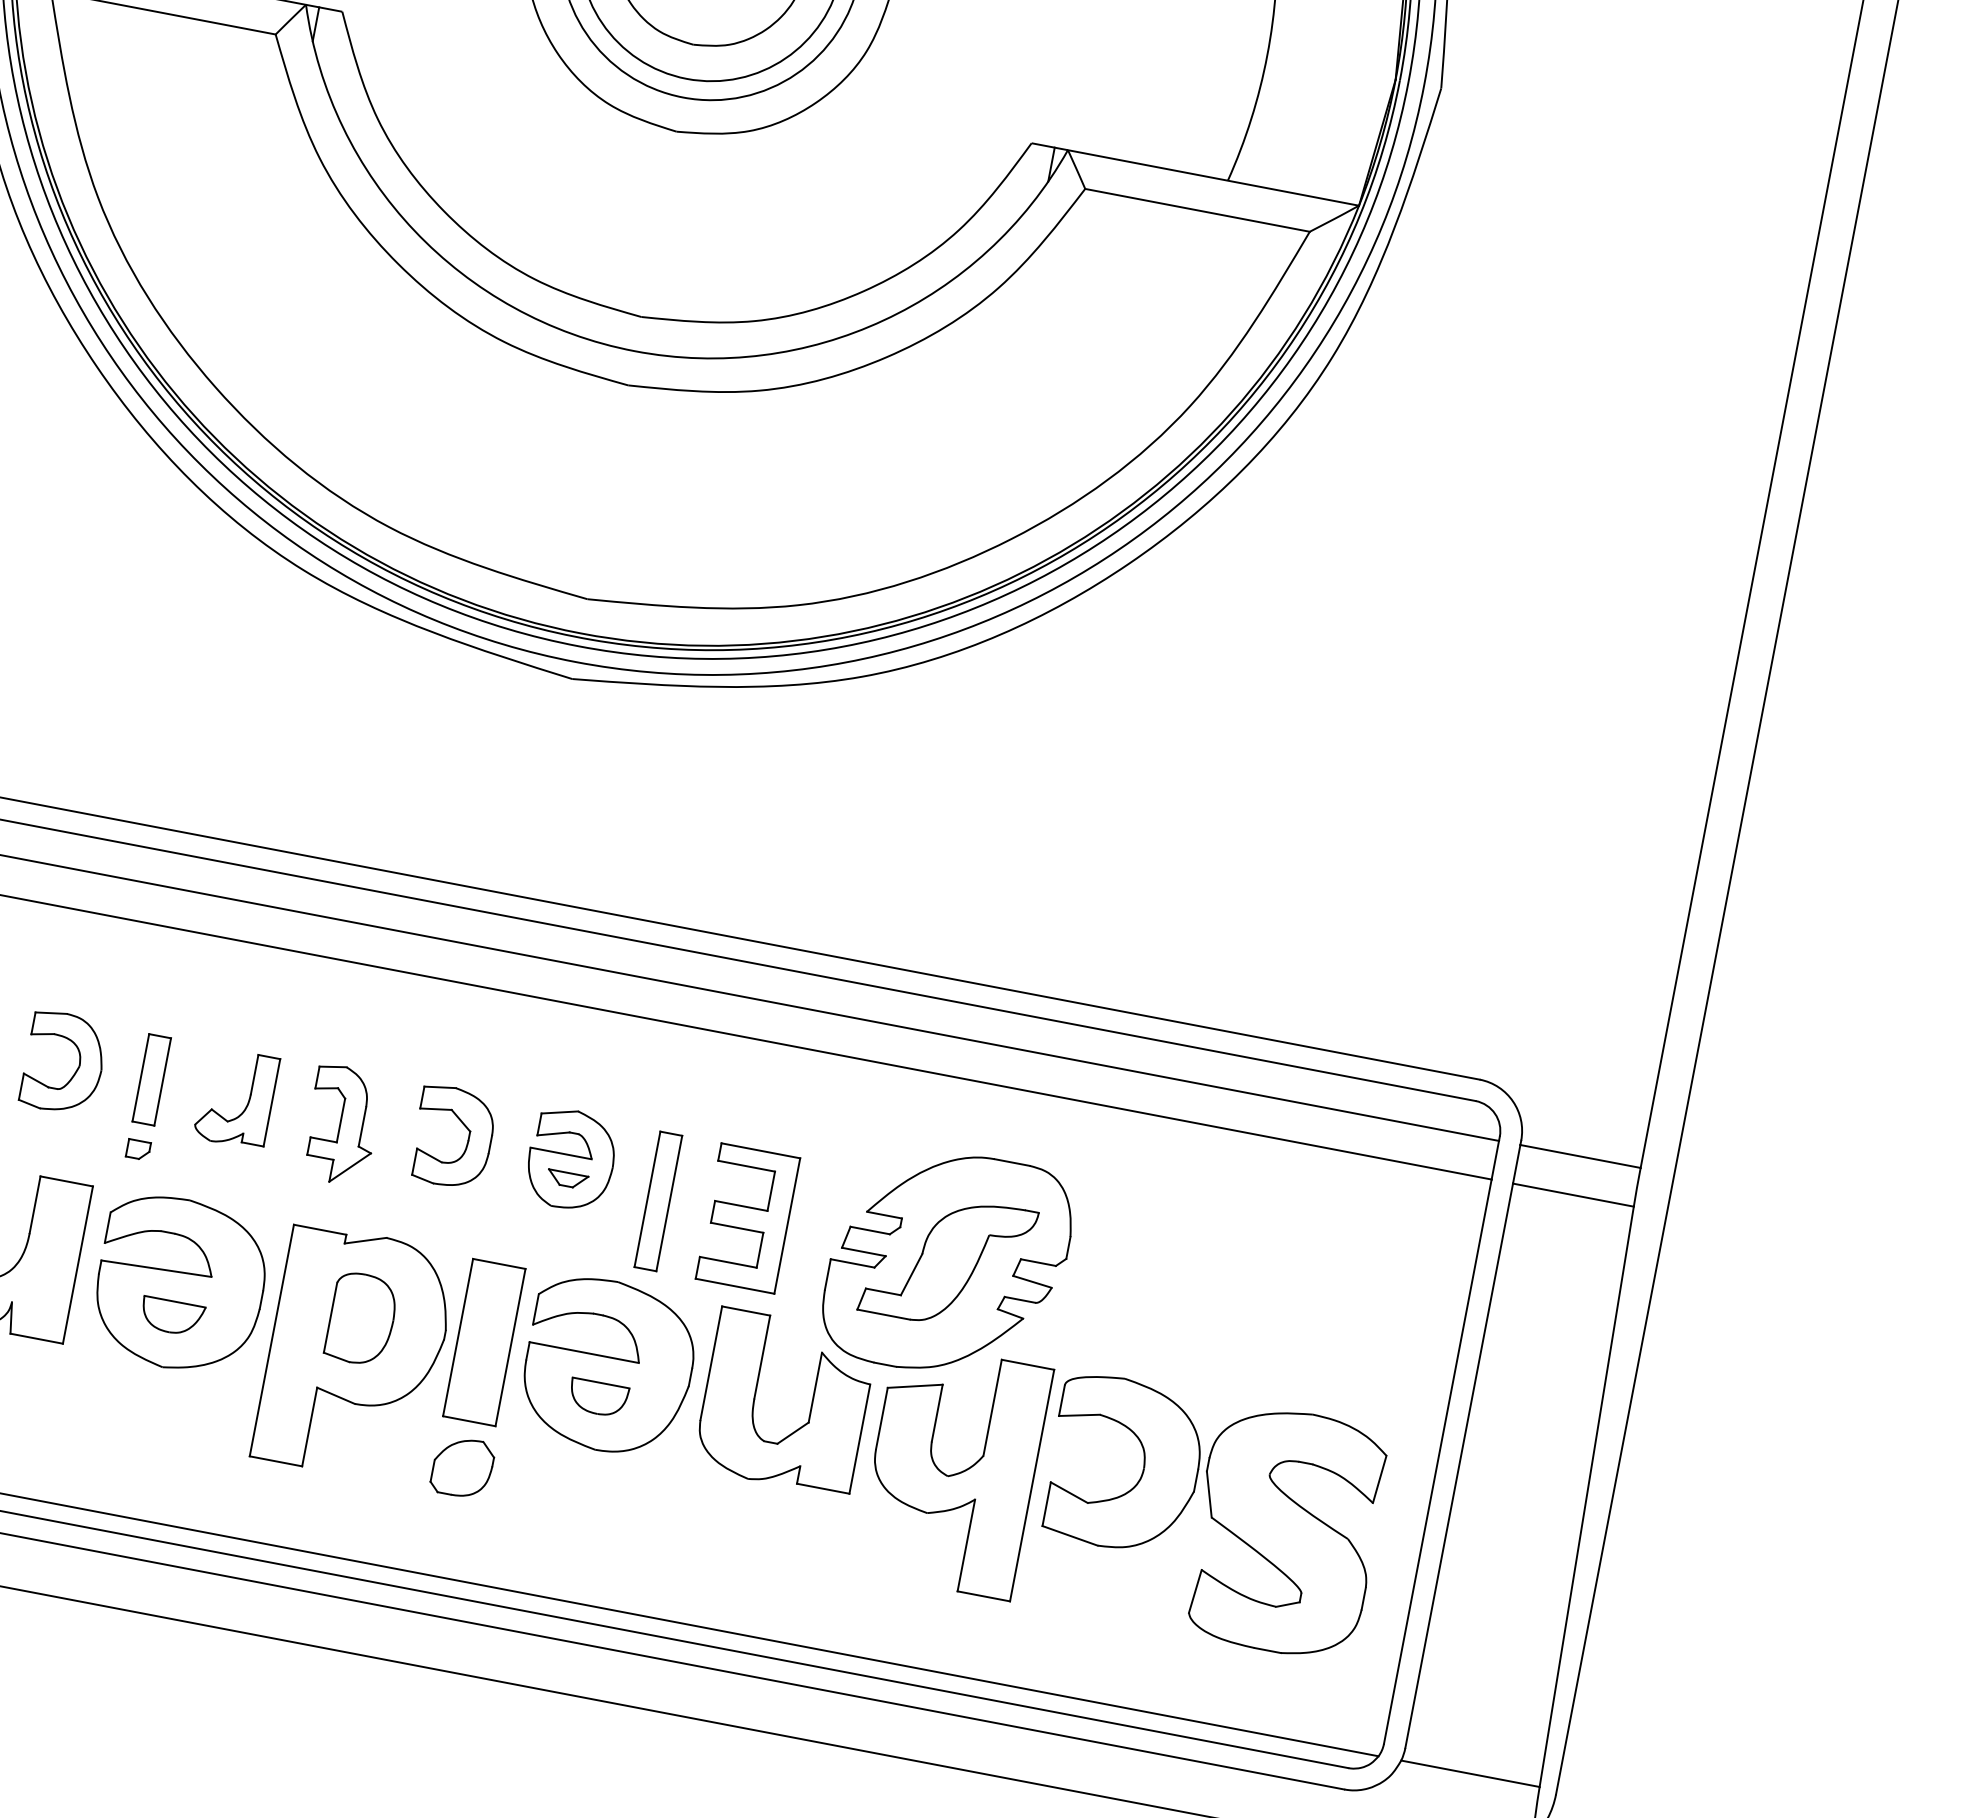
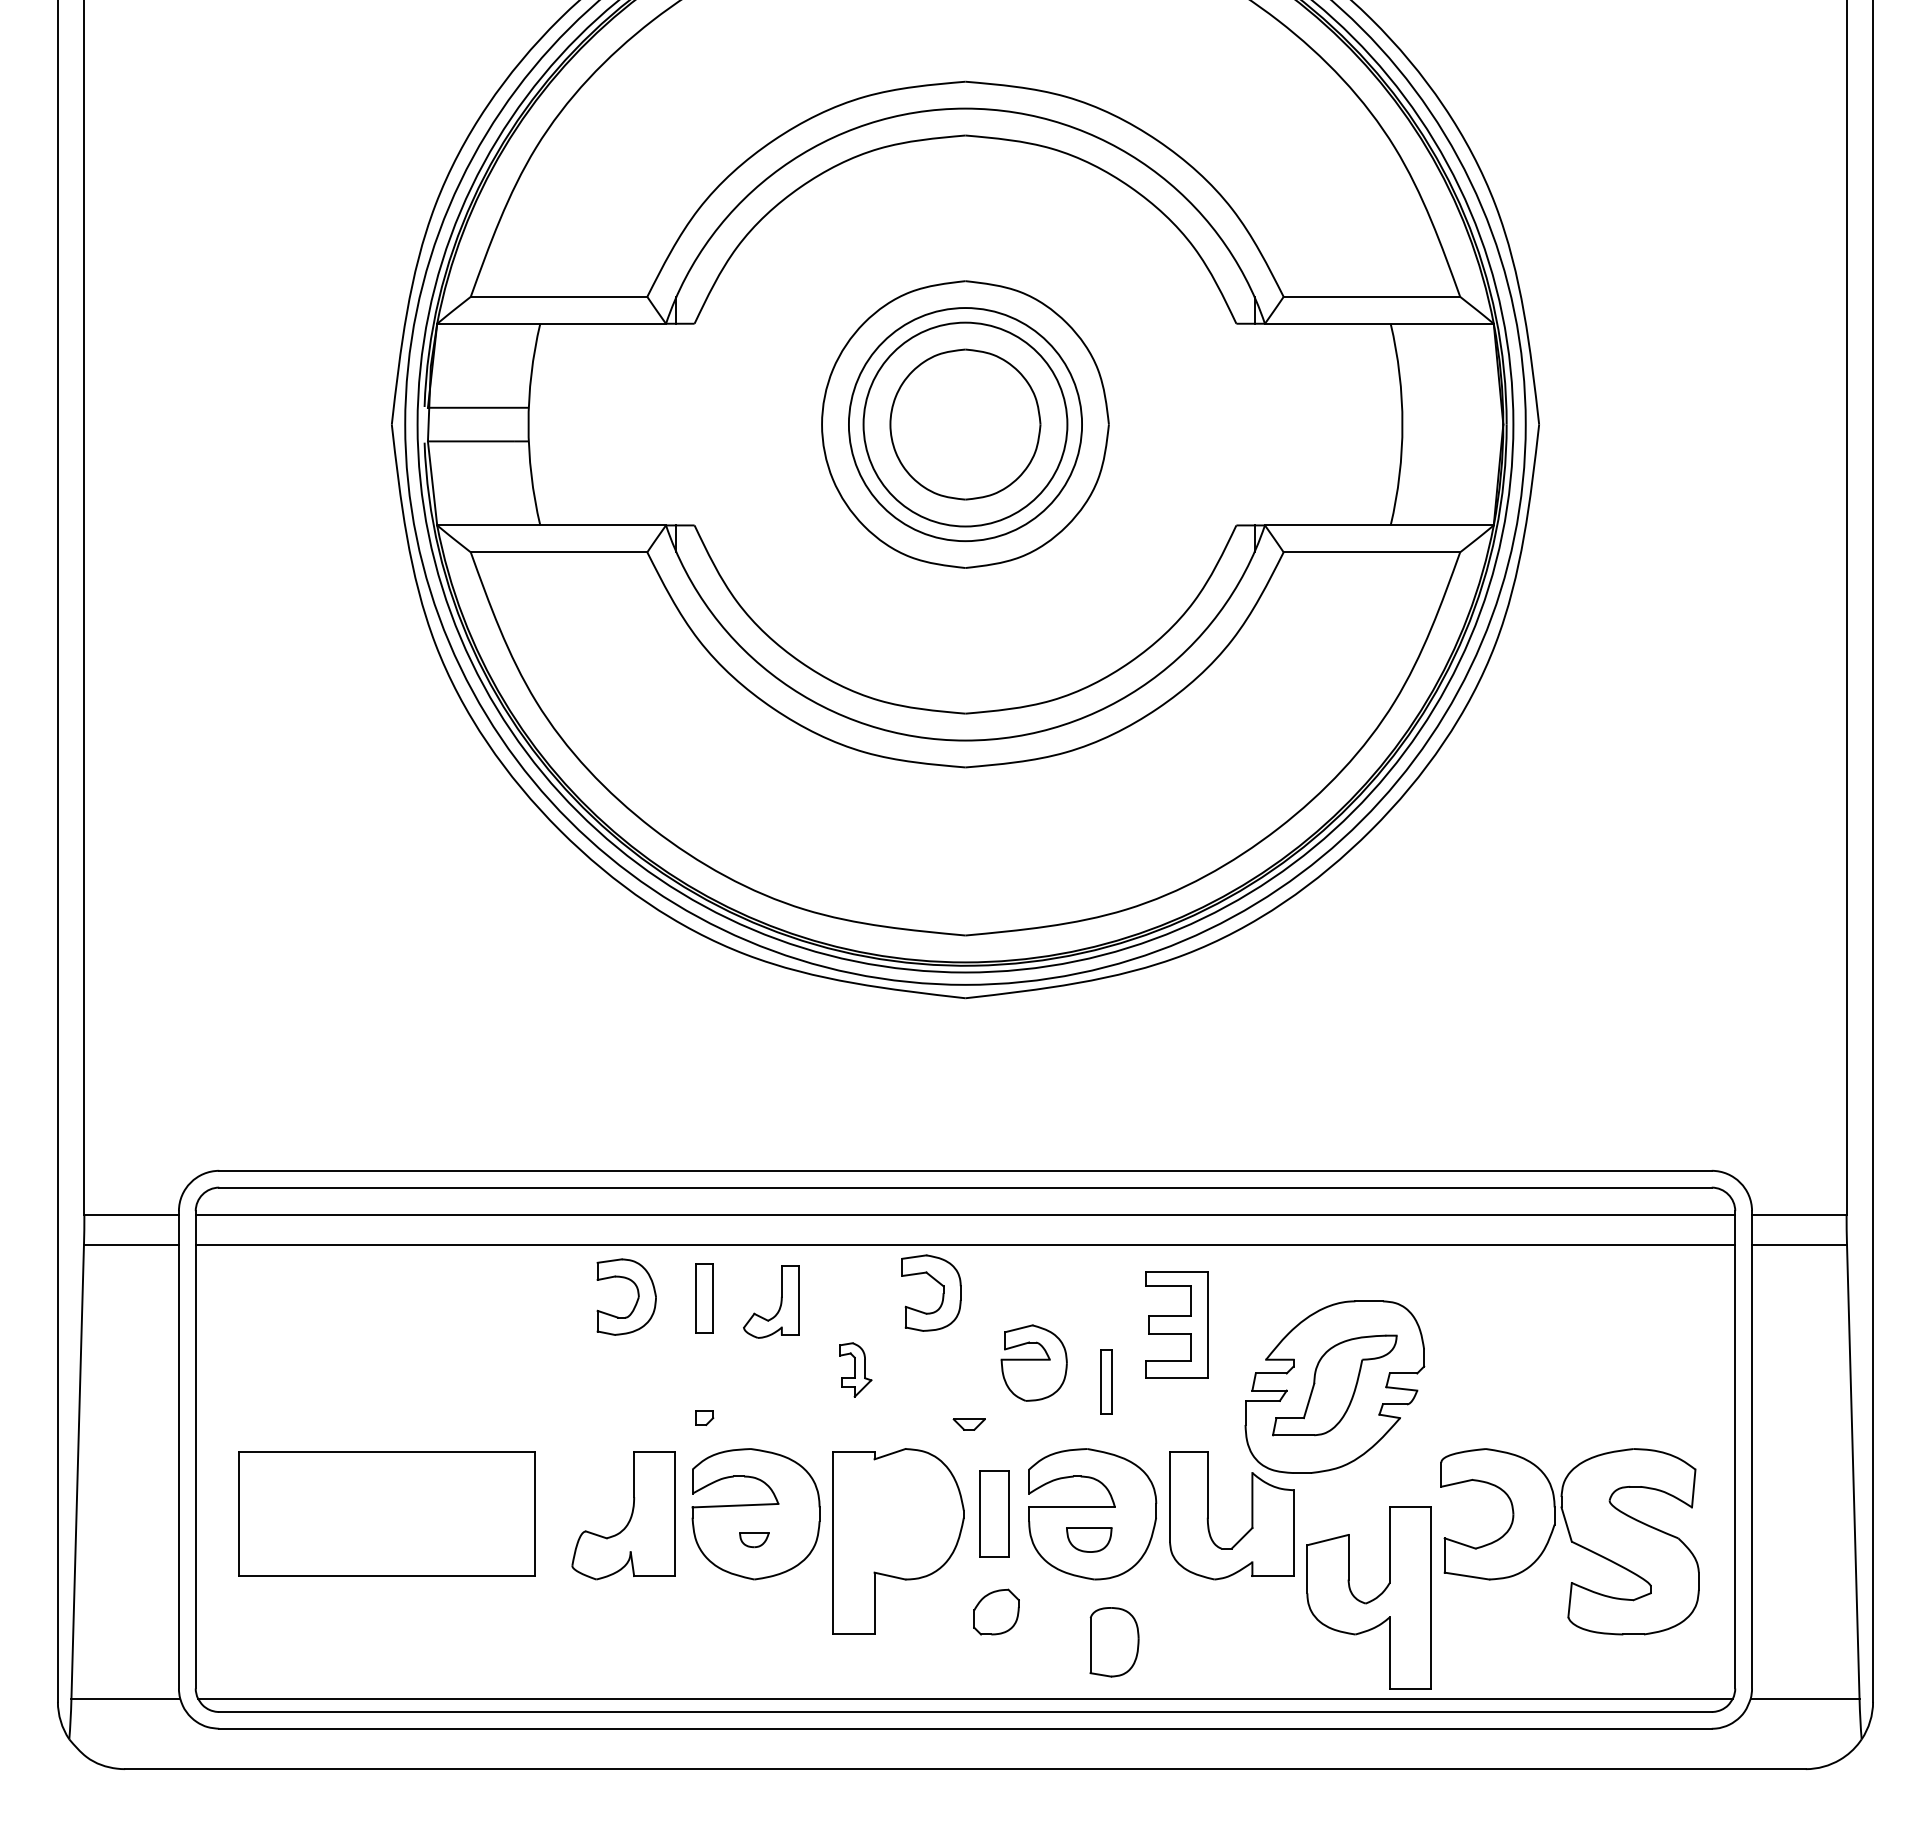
part: (75, 1069) -> (636, 1300), moved
part: (151, 1080) -> (704, 1298), moved
part: (248, 1100) -> (780, 1301), moved
part: (342, 1124) -> (855, 1369), size x0.6
part: (467, 1140) -> (942, 1293), moved
part: (566, 1179) -> (968, 1424), moved
part: (658, 1200) -> (1106, 1381), size x0.6
part: (747, 1217) -> (1176, 1324), moved
part: (172, 1316) -> (754, 1539), size x0.6
part: (361, 1319) -> (1114, 1642), moved
part: (484, 1341) -> (994, 1513), size x0.7
part: (952, 1469) -> (1368, 1597), moved

